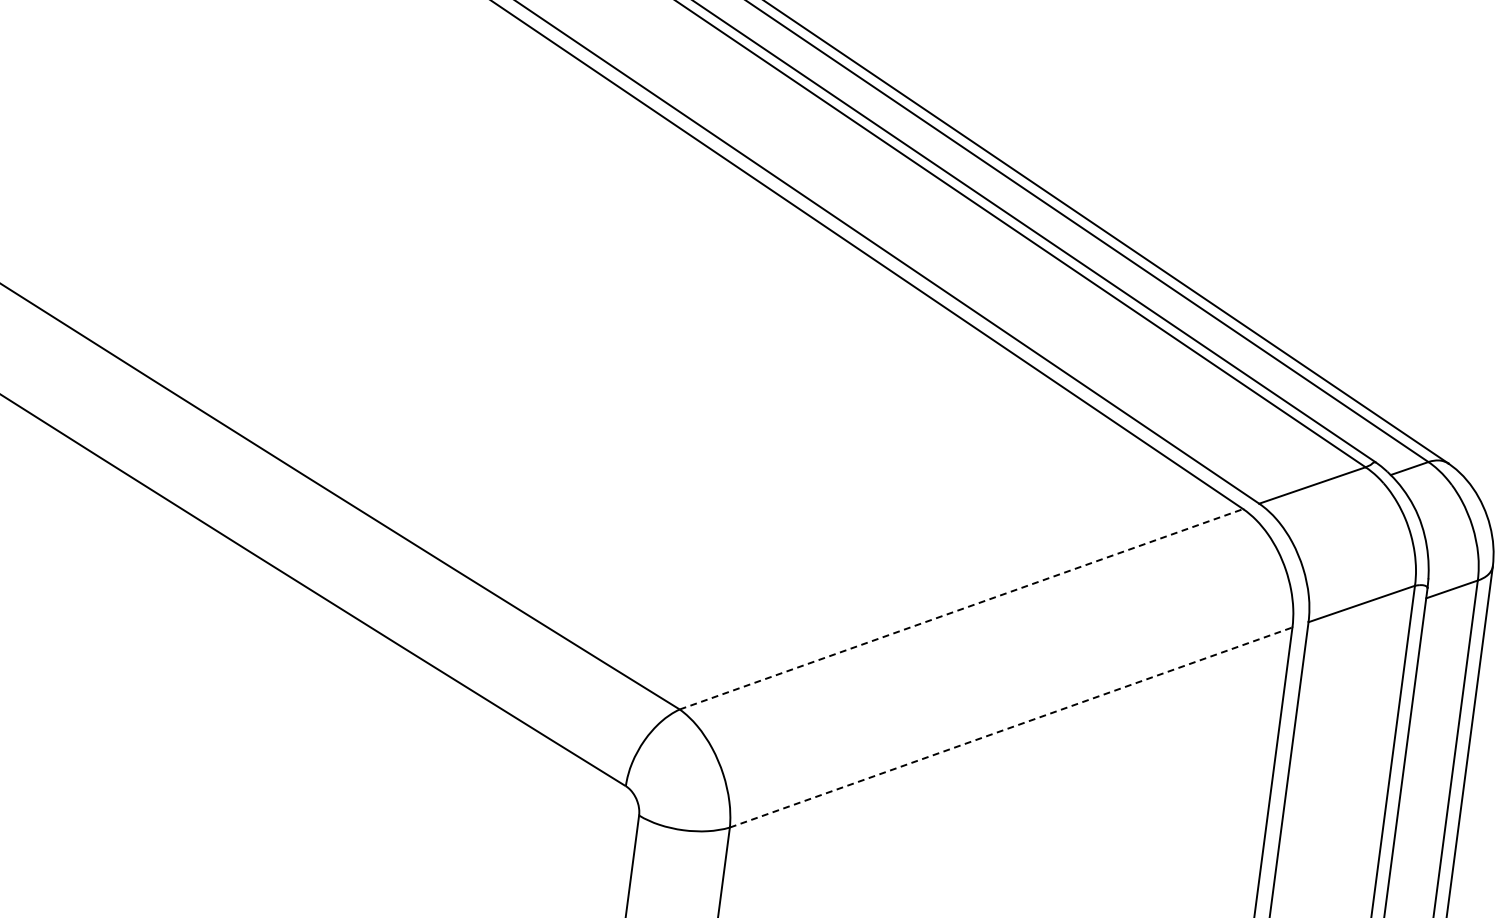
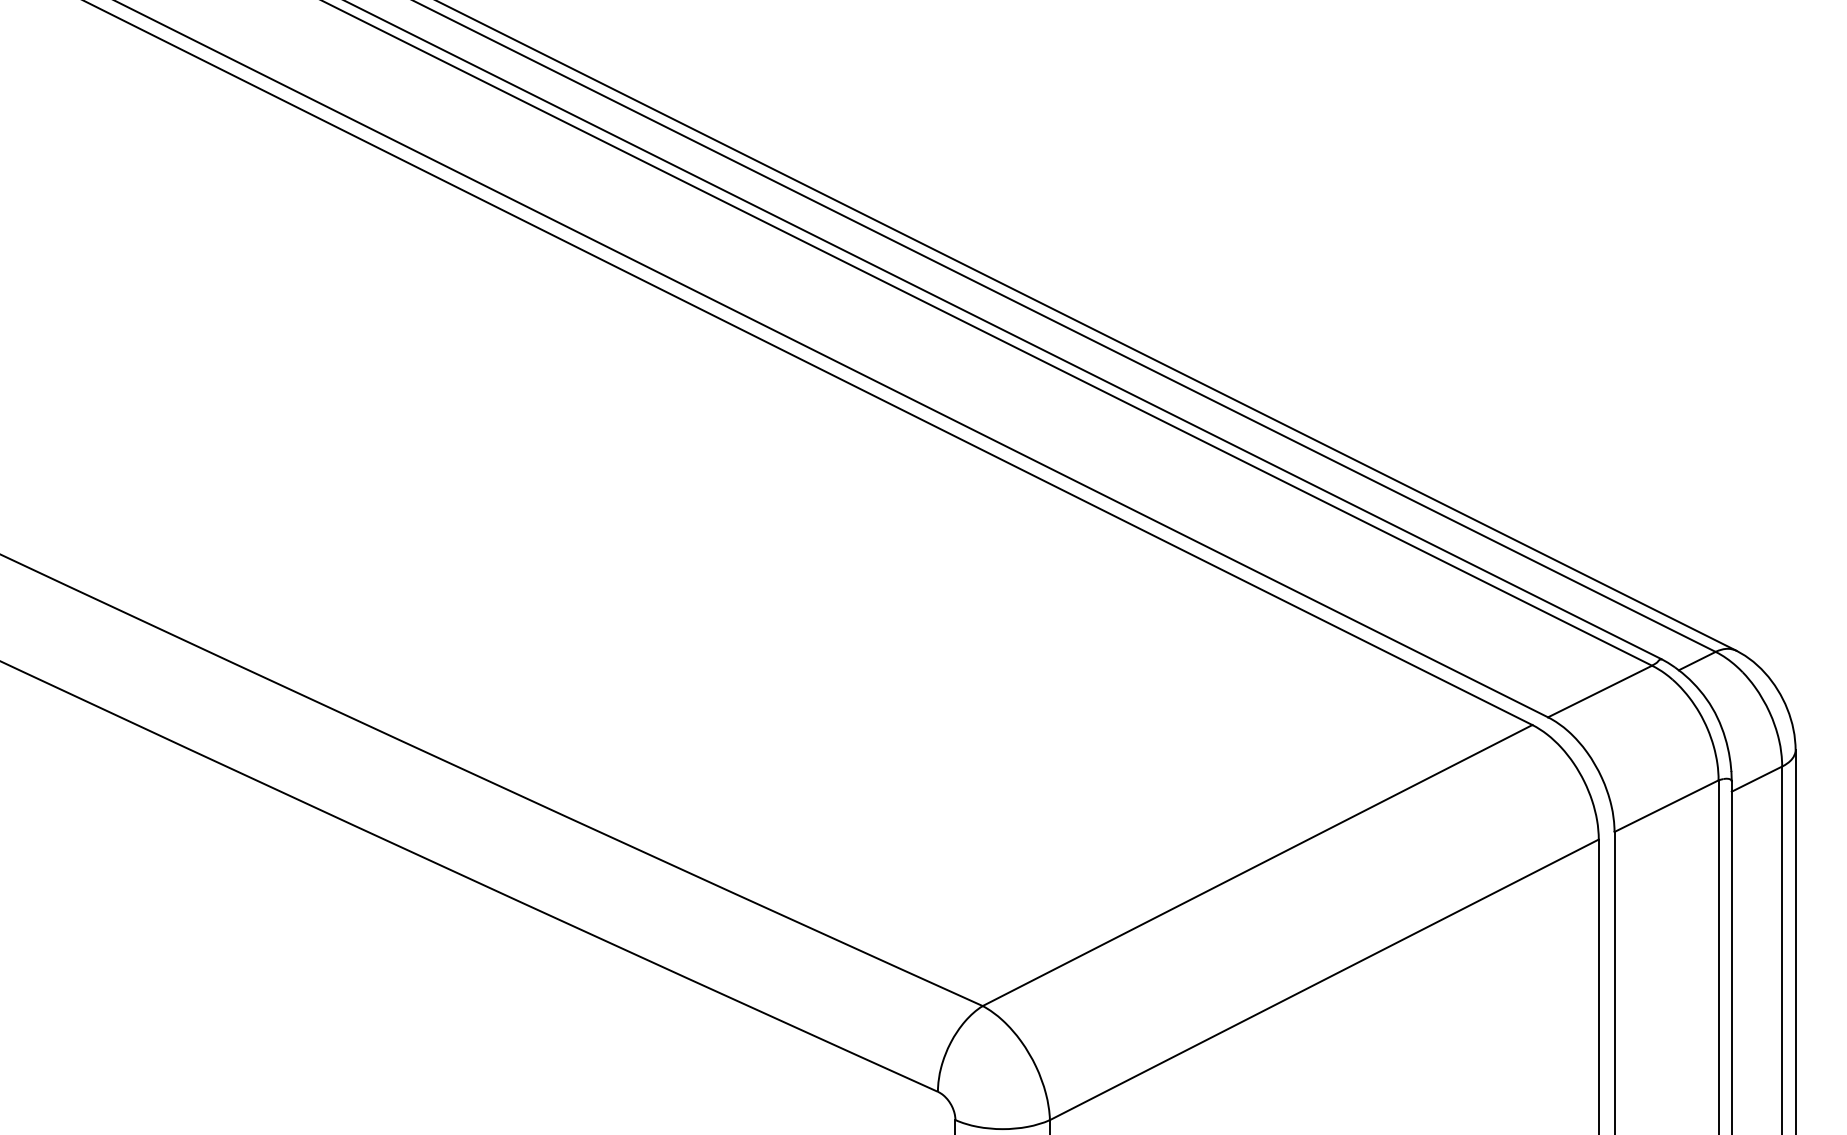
line: (961, 609) -> (1257, 865), dashed -> solid
line: (1011, 727) -> (1324, 979), dashed -> solid

